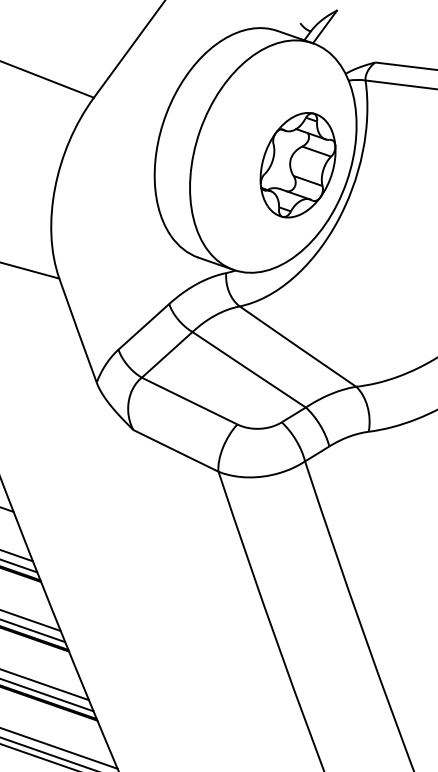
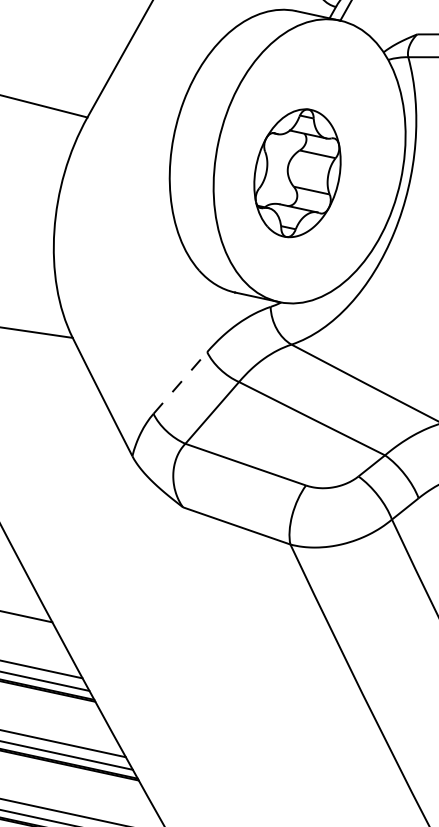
part: (297, 165) -> (296, 173), moved
line: (144, 326) -> (181, 382), solid -> dashed

